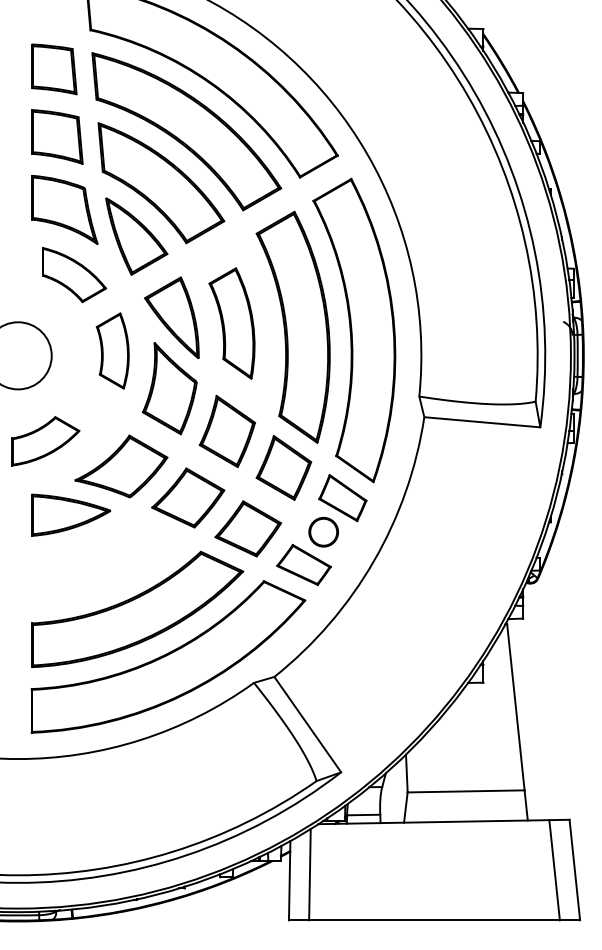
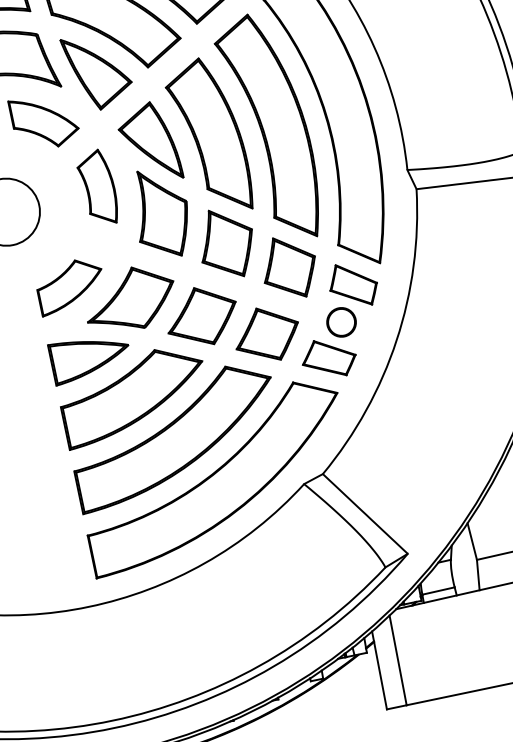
part: (231, 323) -> (208, 136), size x1.43
part: (45, 441) -> (70, 286), moved
part: (105, 561) -> (133, 395), added

